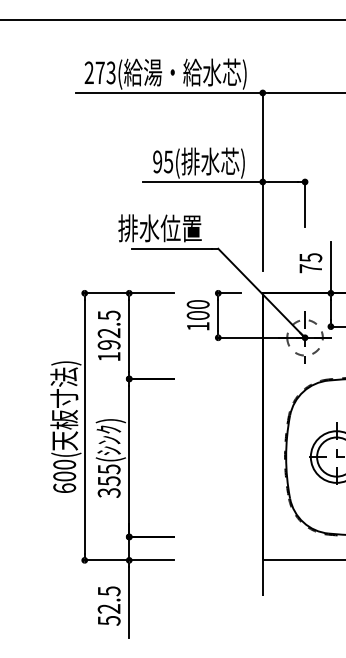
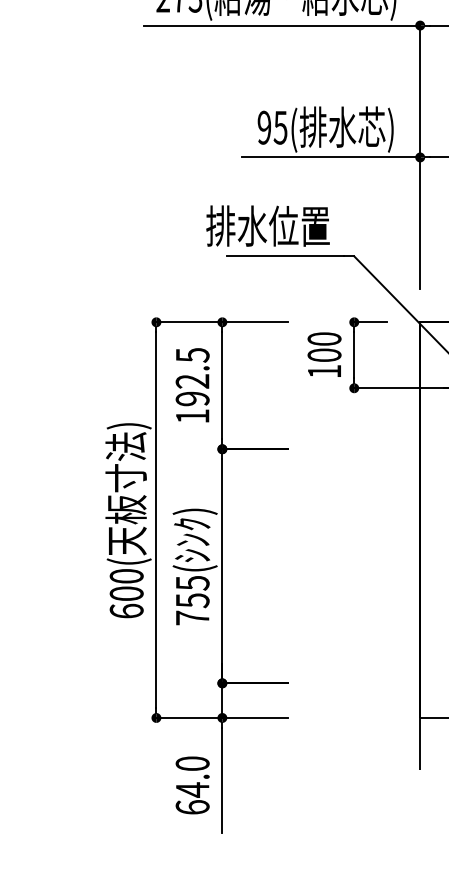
text: (108, 492) -> (191, 617), 355( -> 755(
text: (108, 605) -> (191, 784), 52.5 -> 64.0

